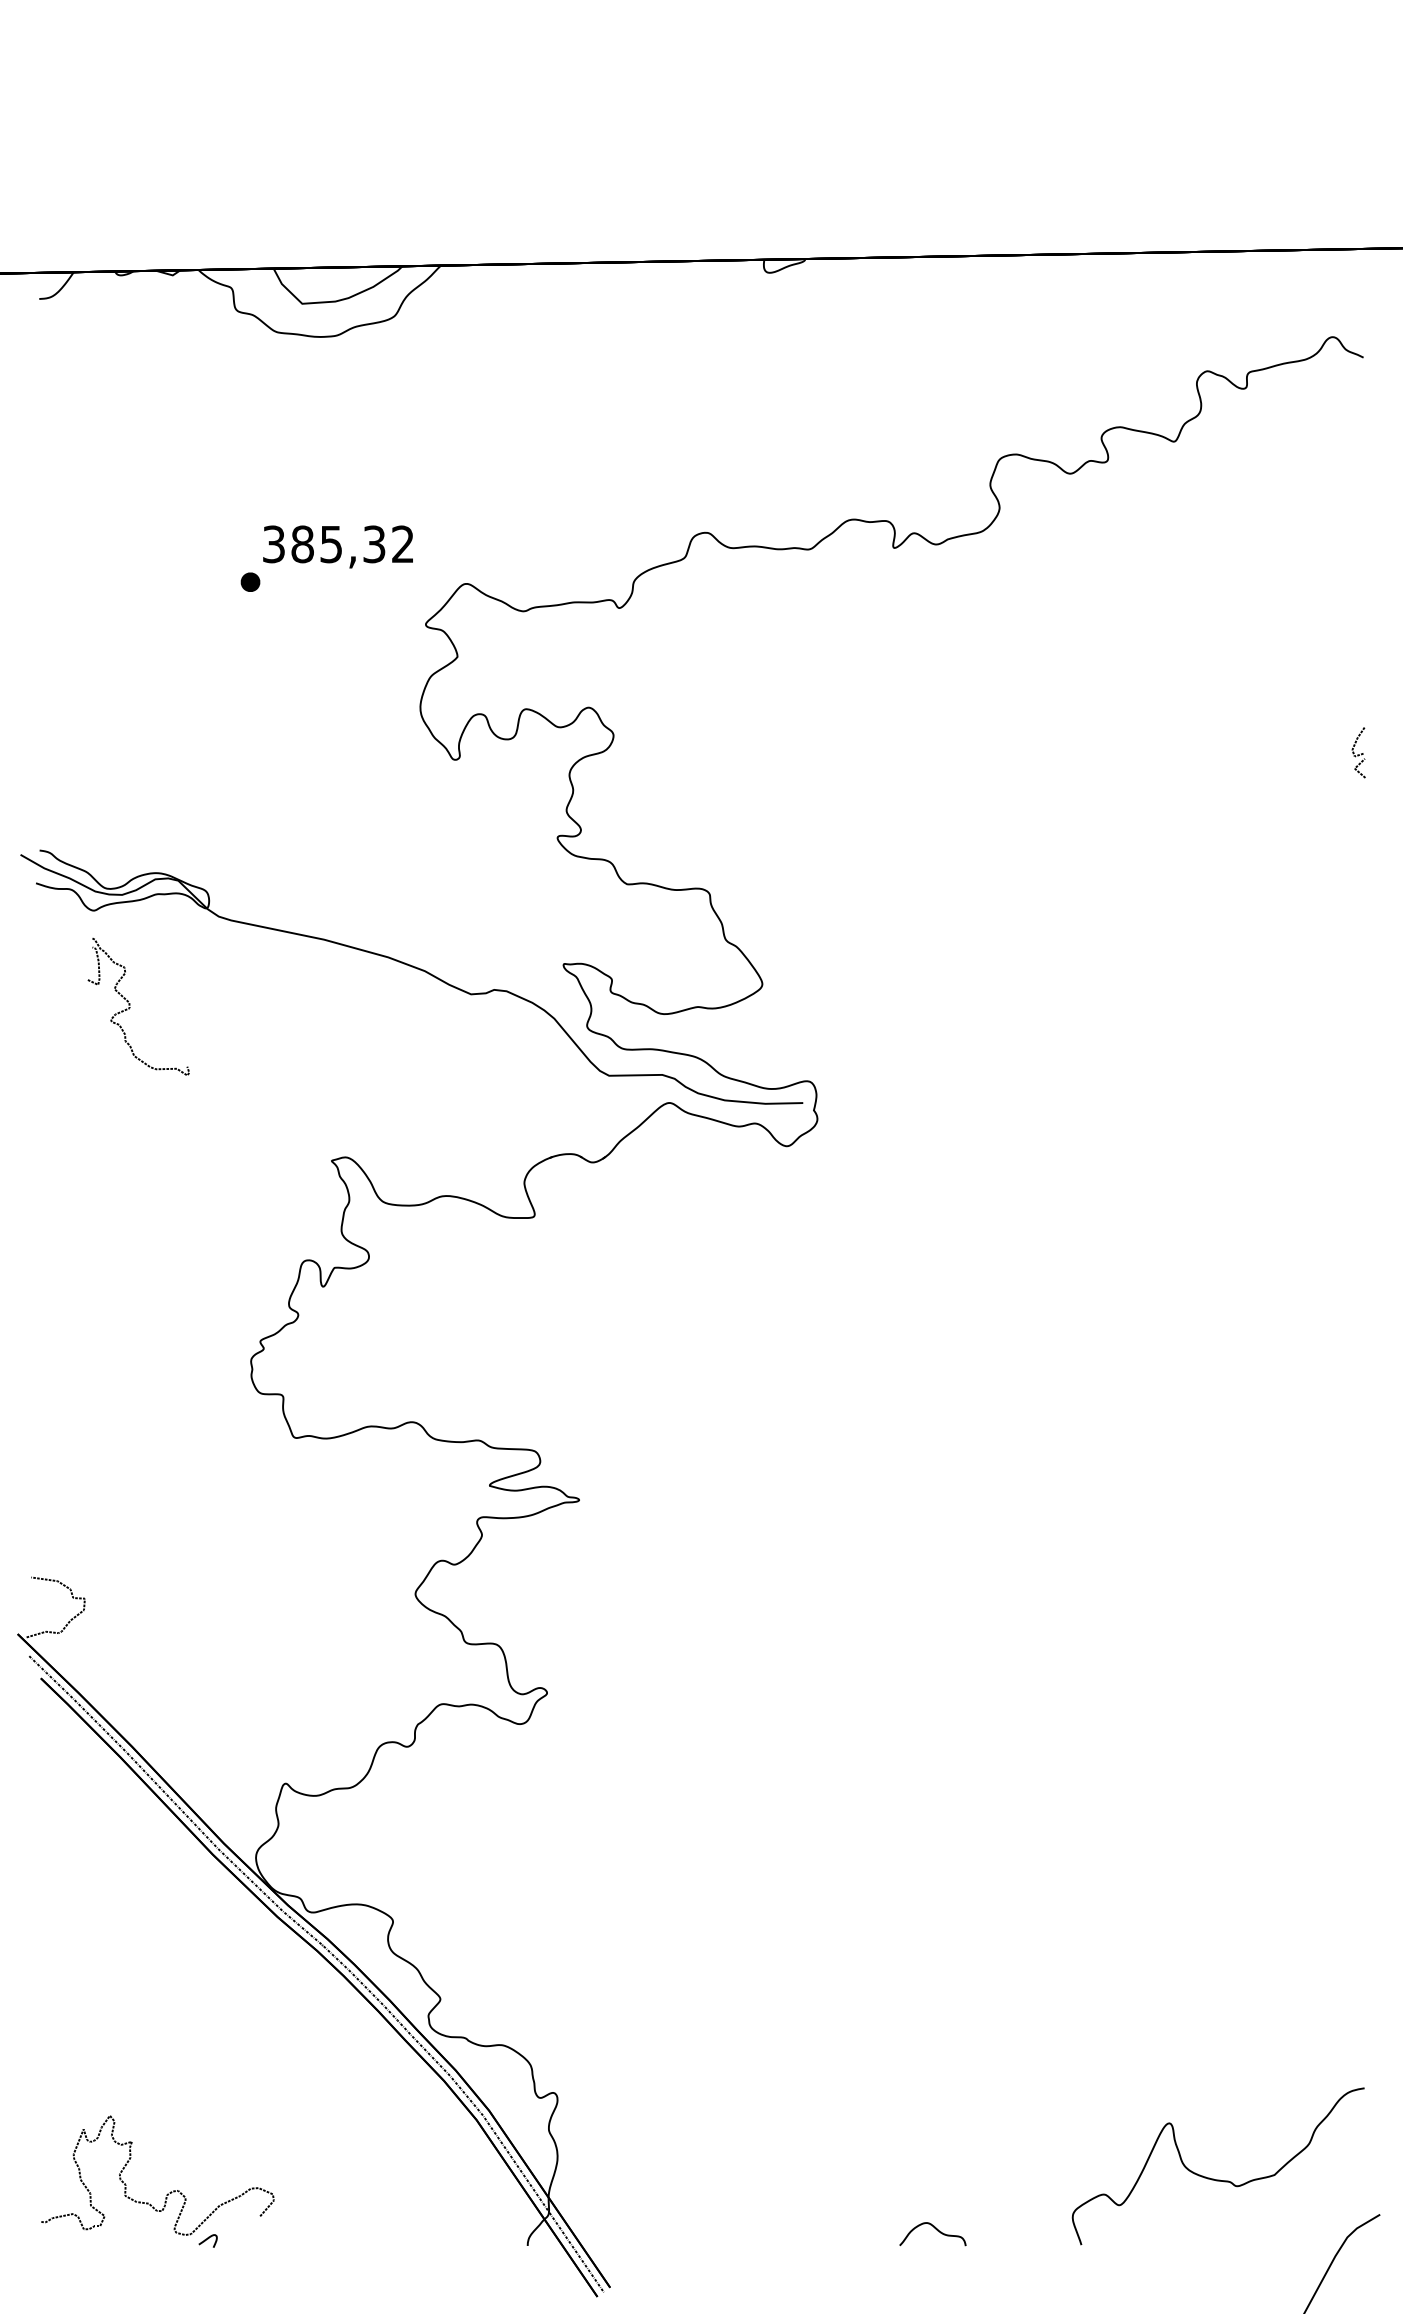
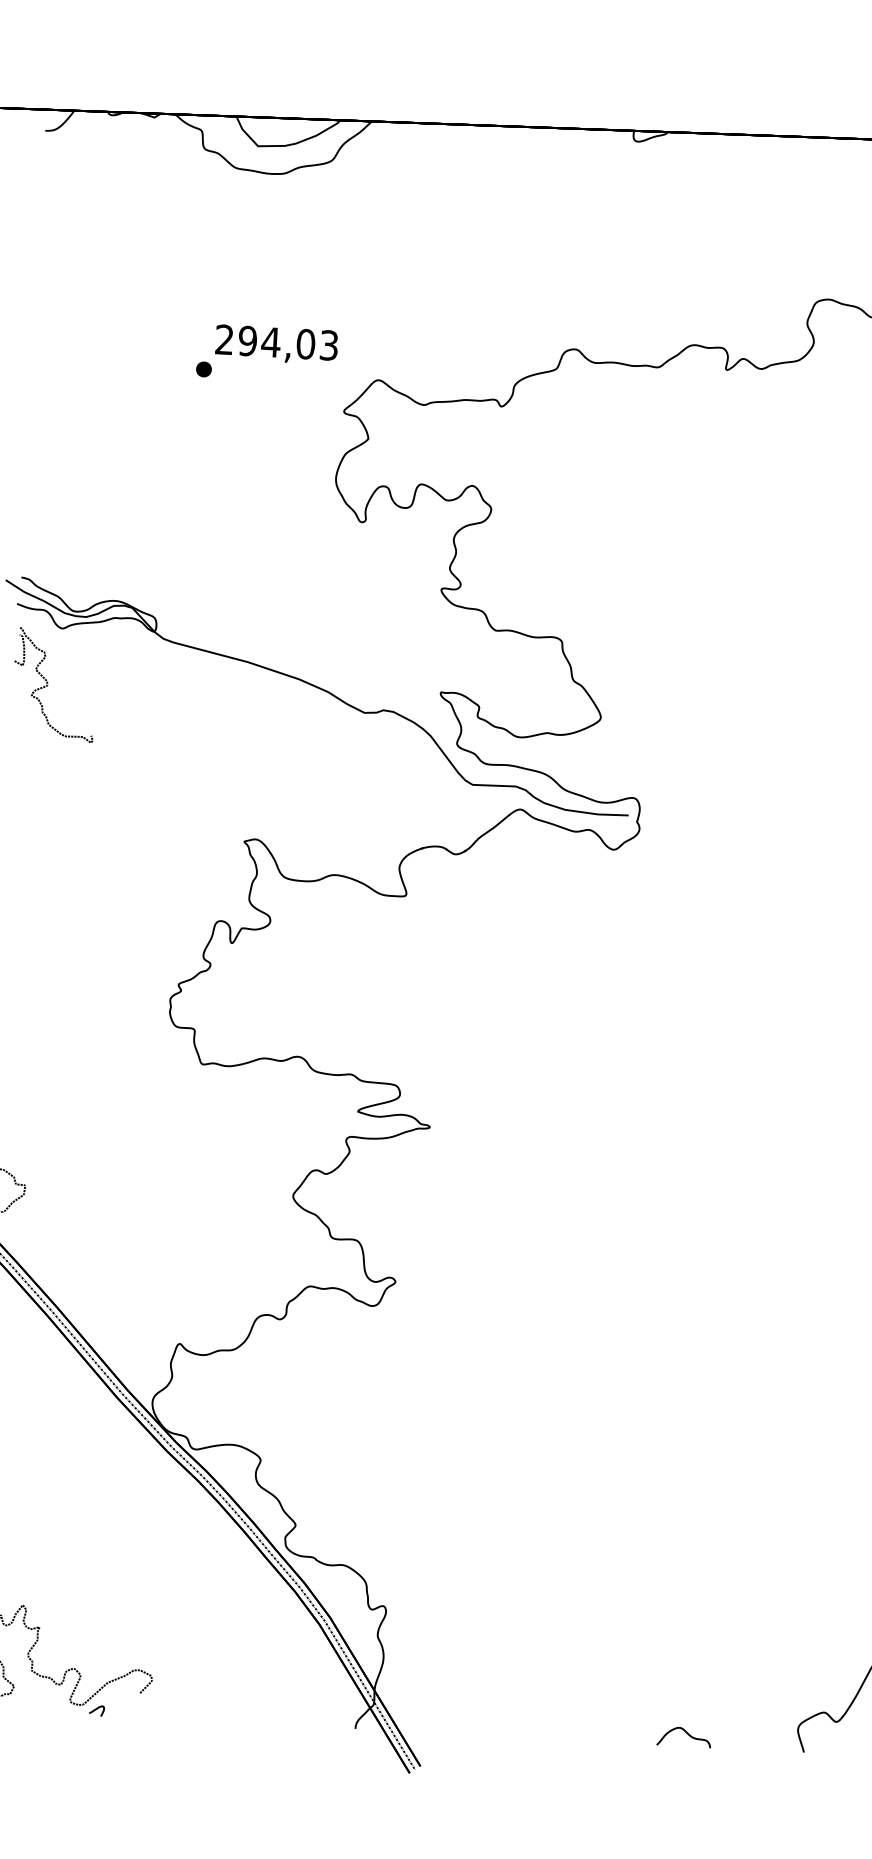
text: (338, 544) -> (276, 342), 385,32 -> 294,03
part: (130, 1005) -> (48, 683), moved

